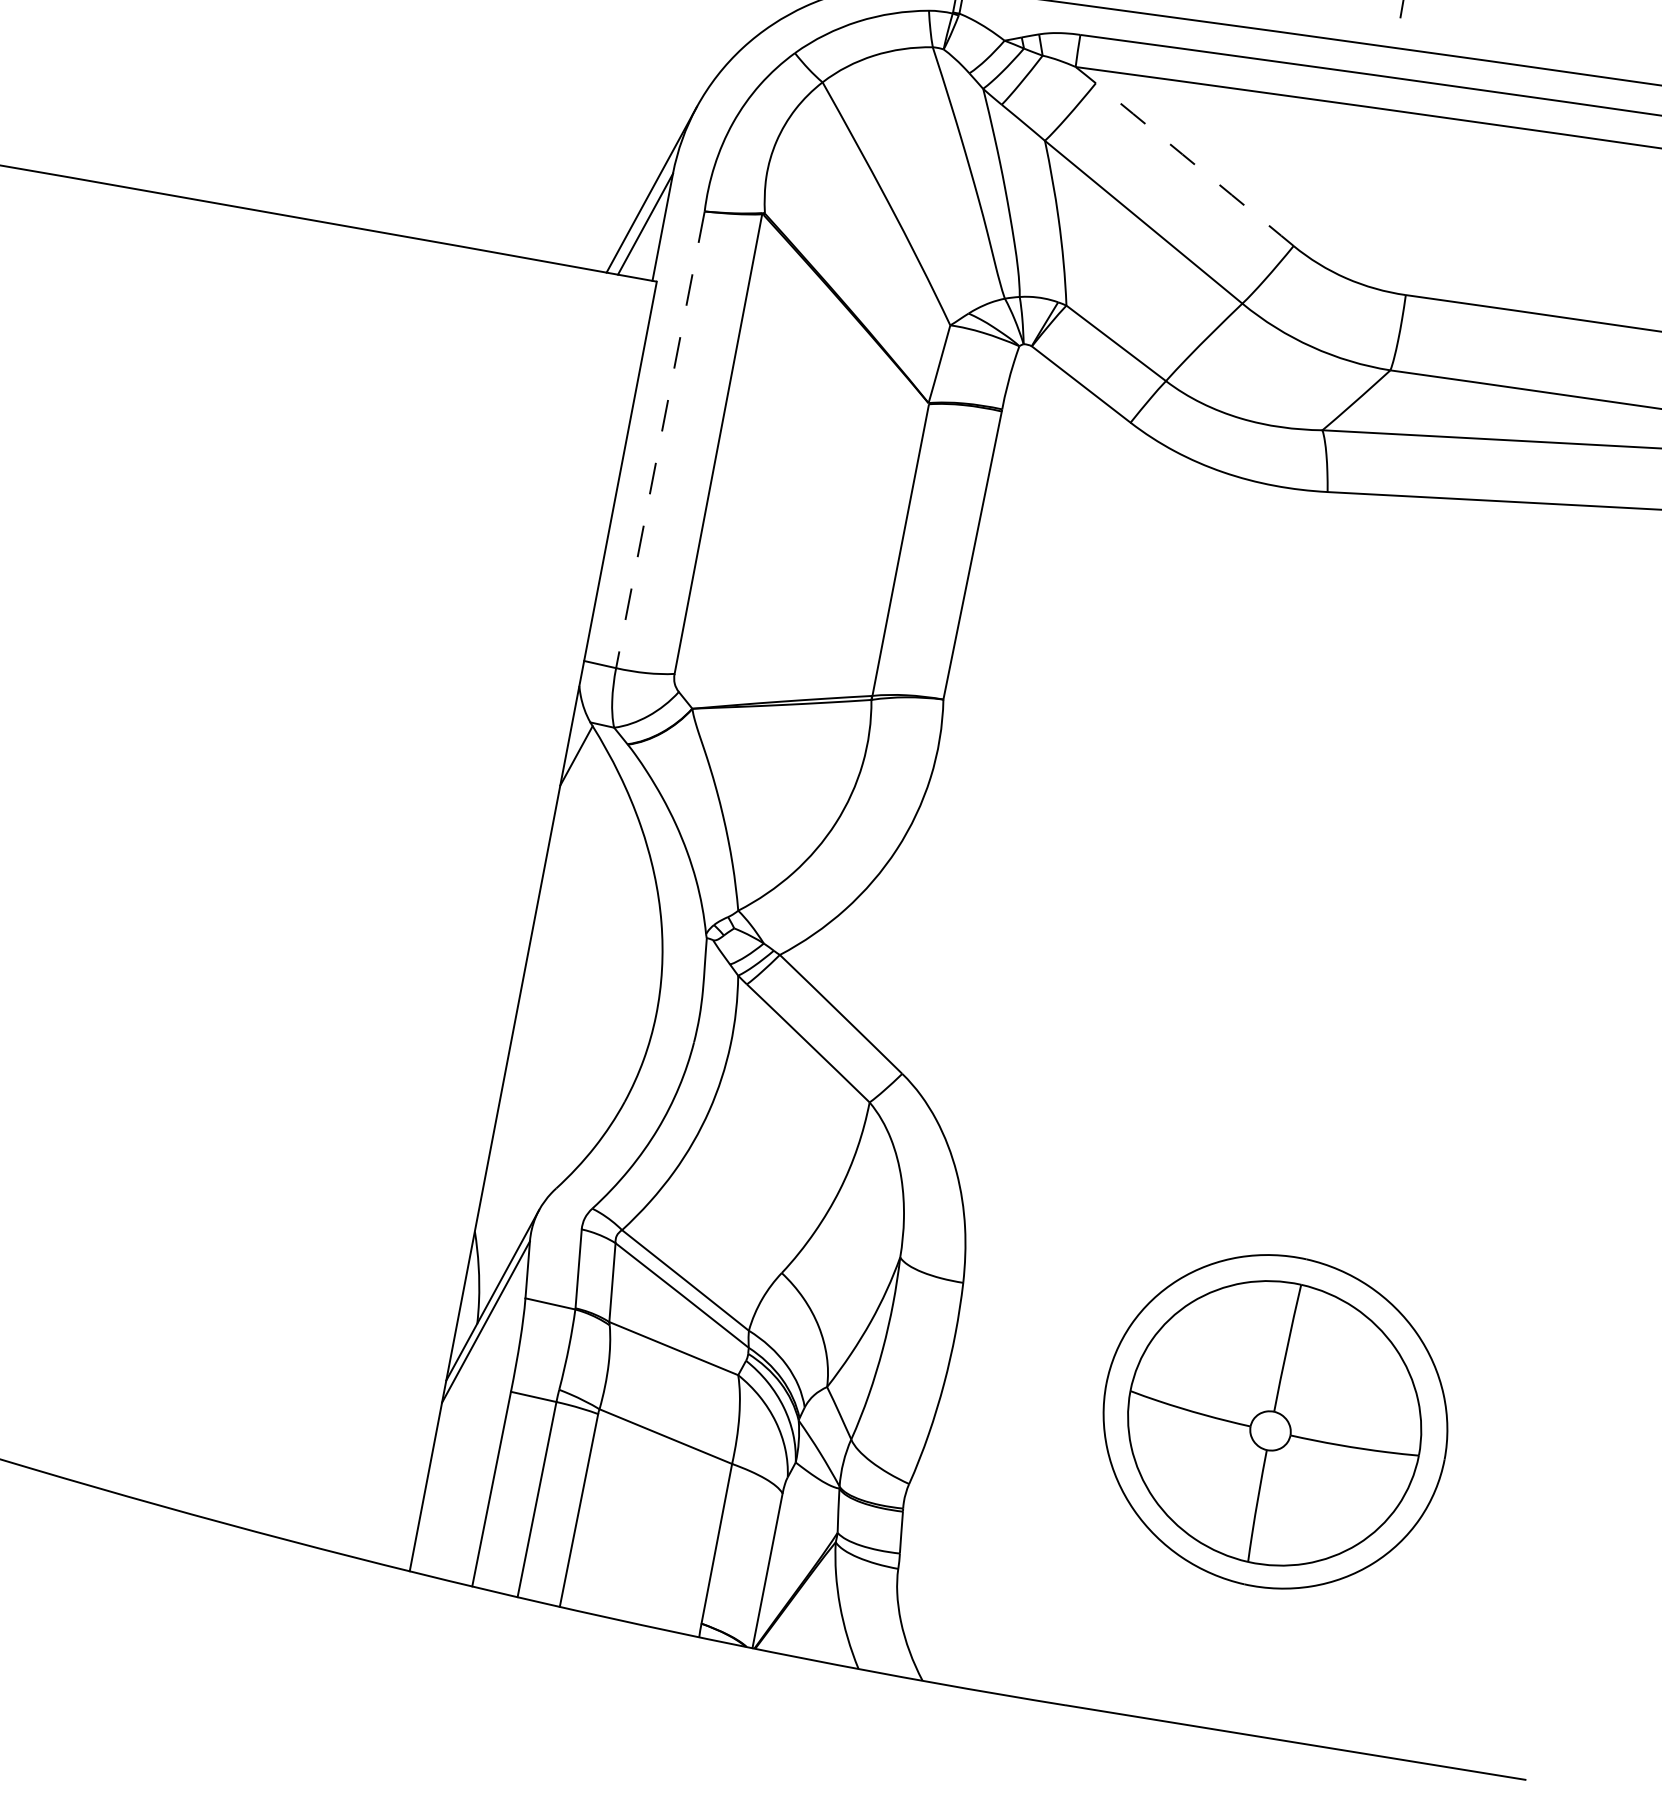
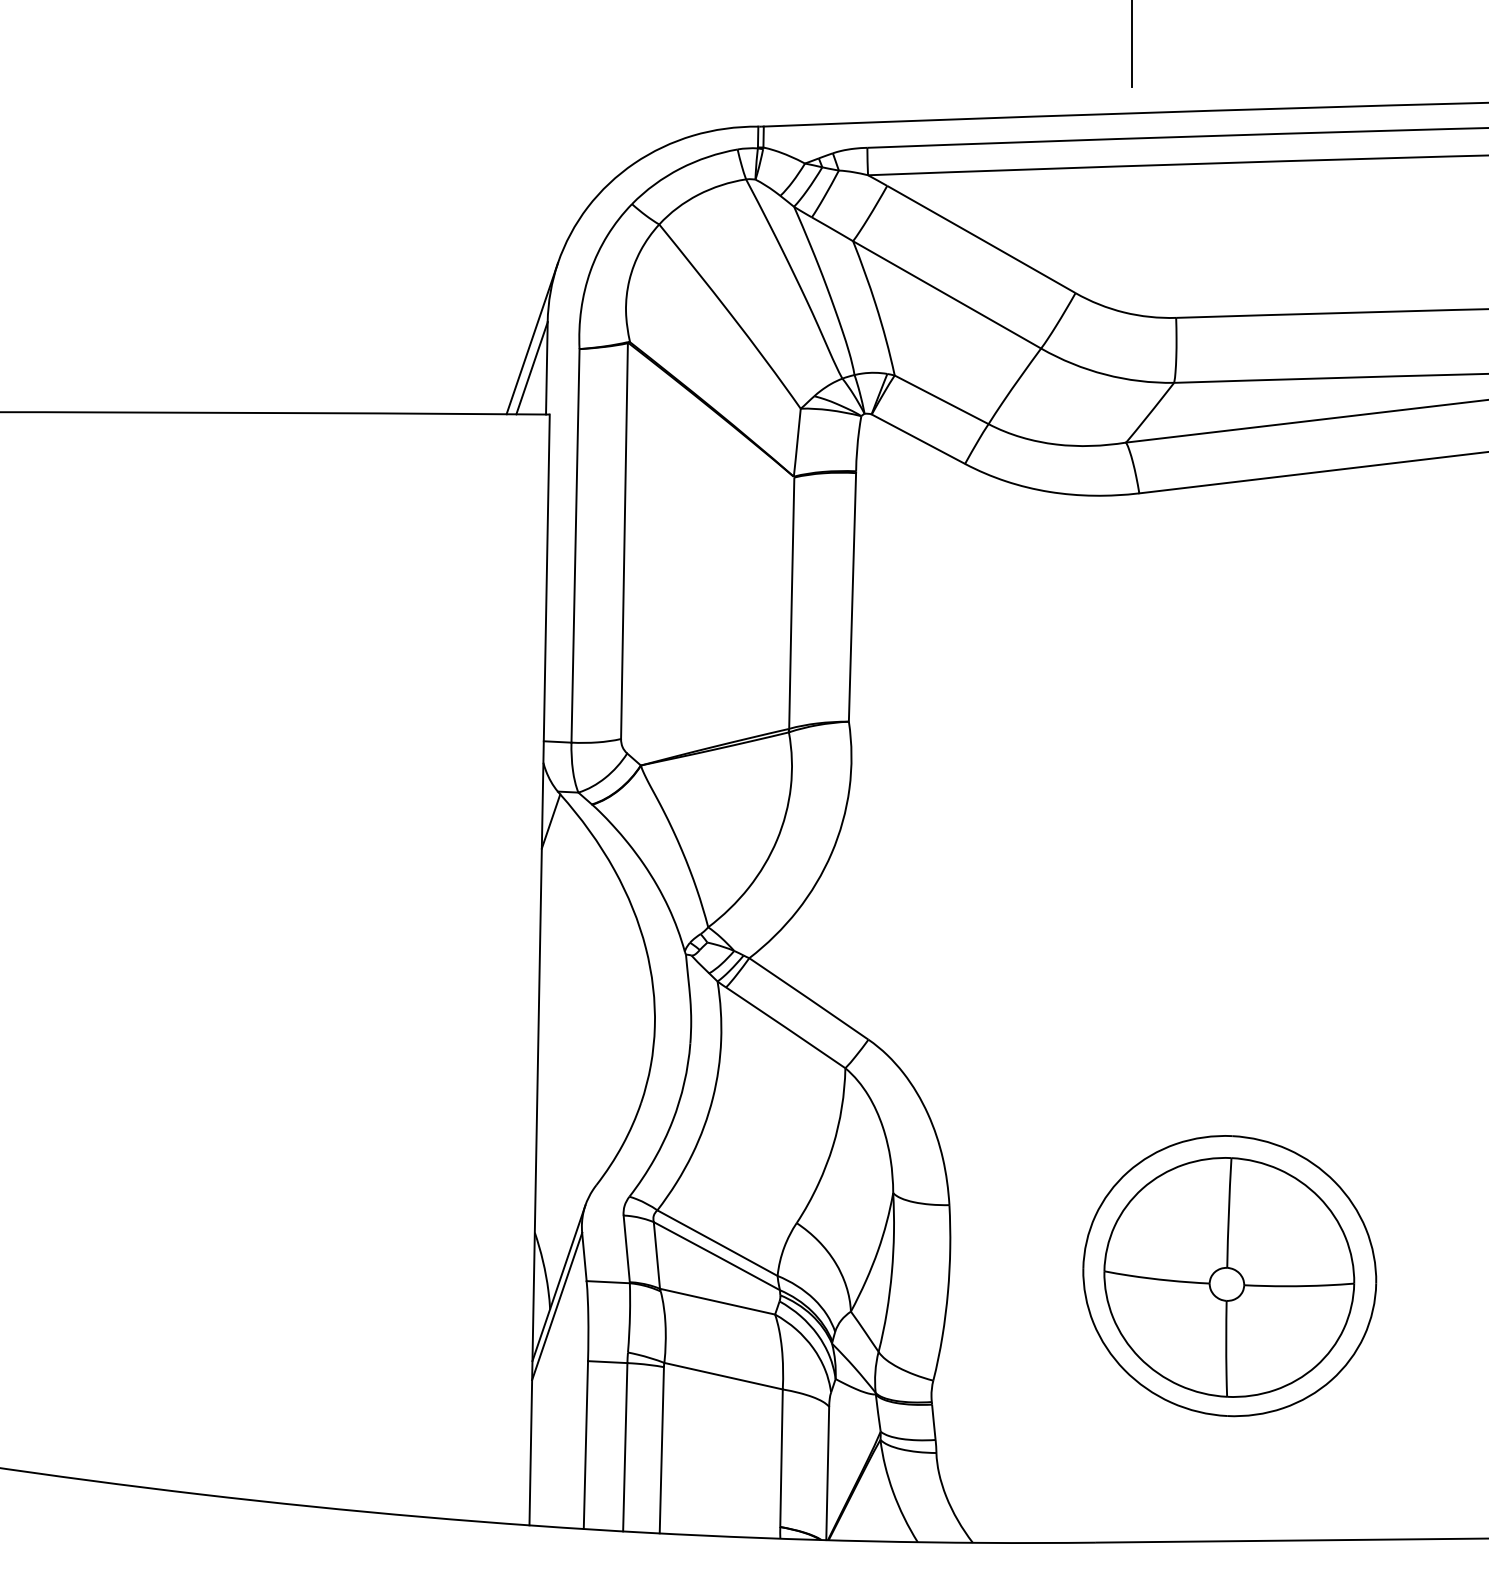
arc: (1194, 164) -> (981, 239), dashed -> solid
line: (660, 439) -> (575, 545), dashed -> solid

